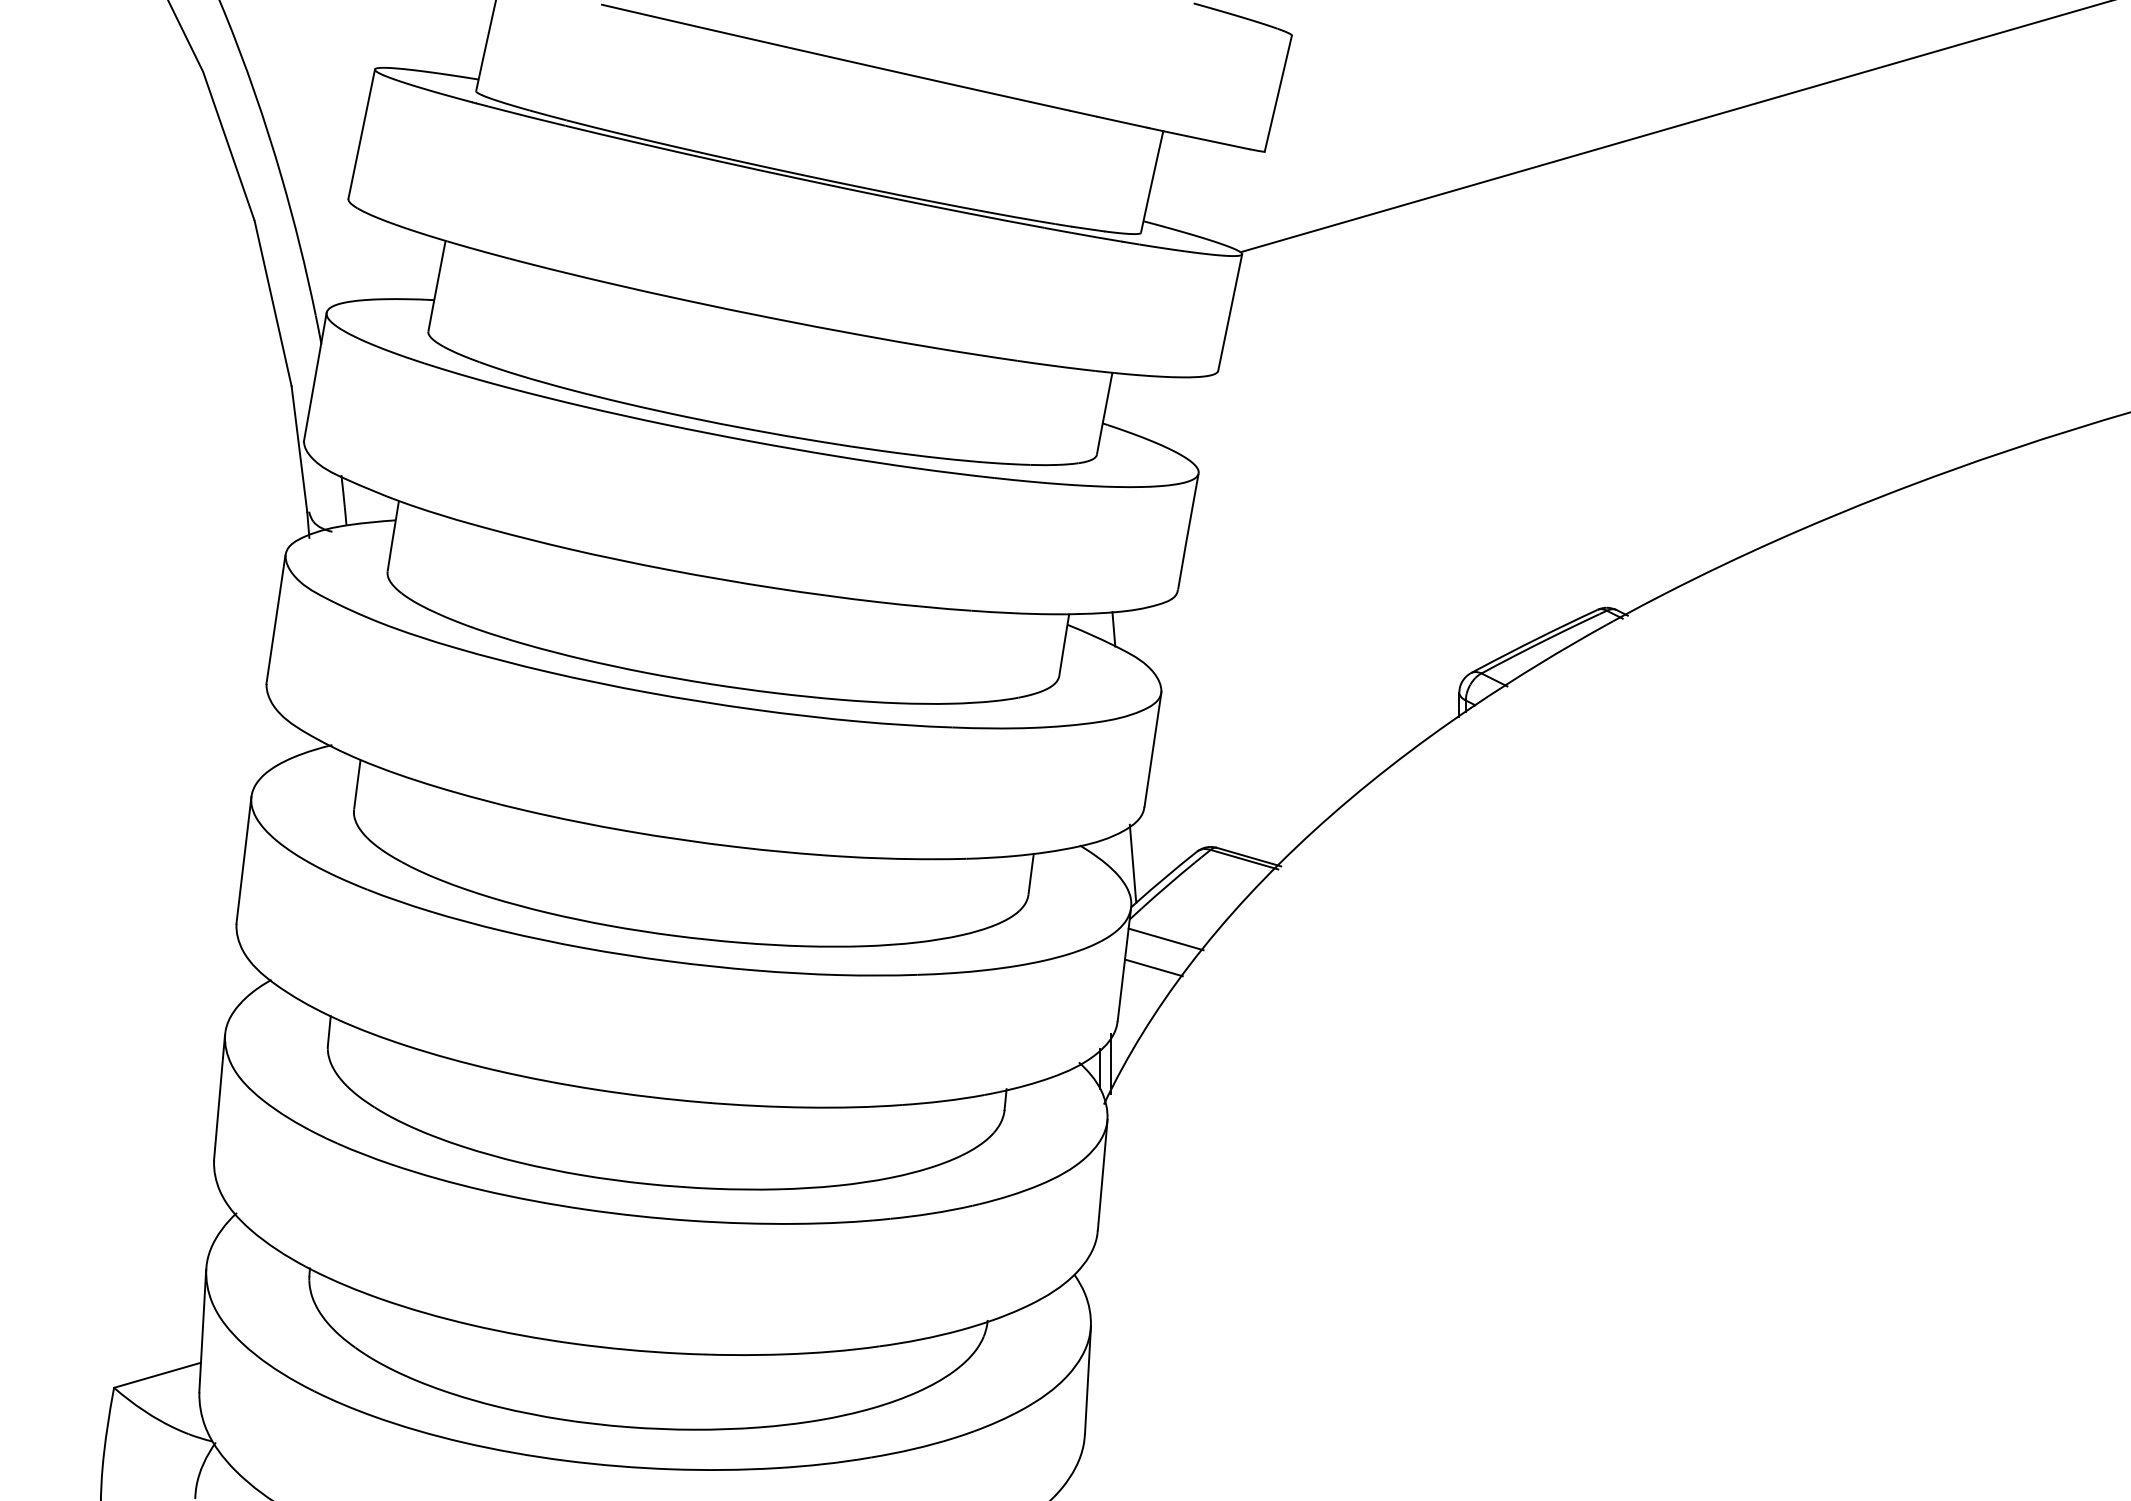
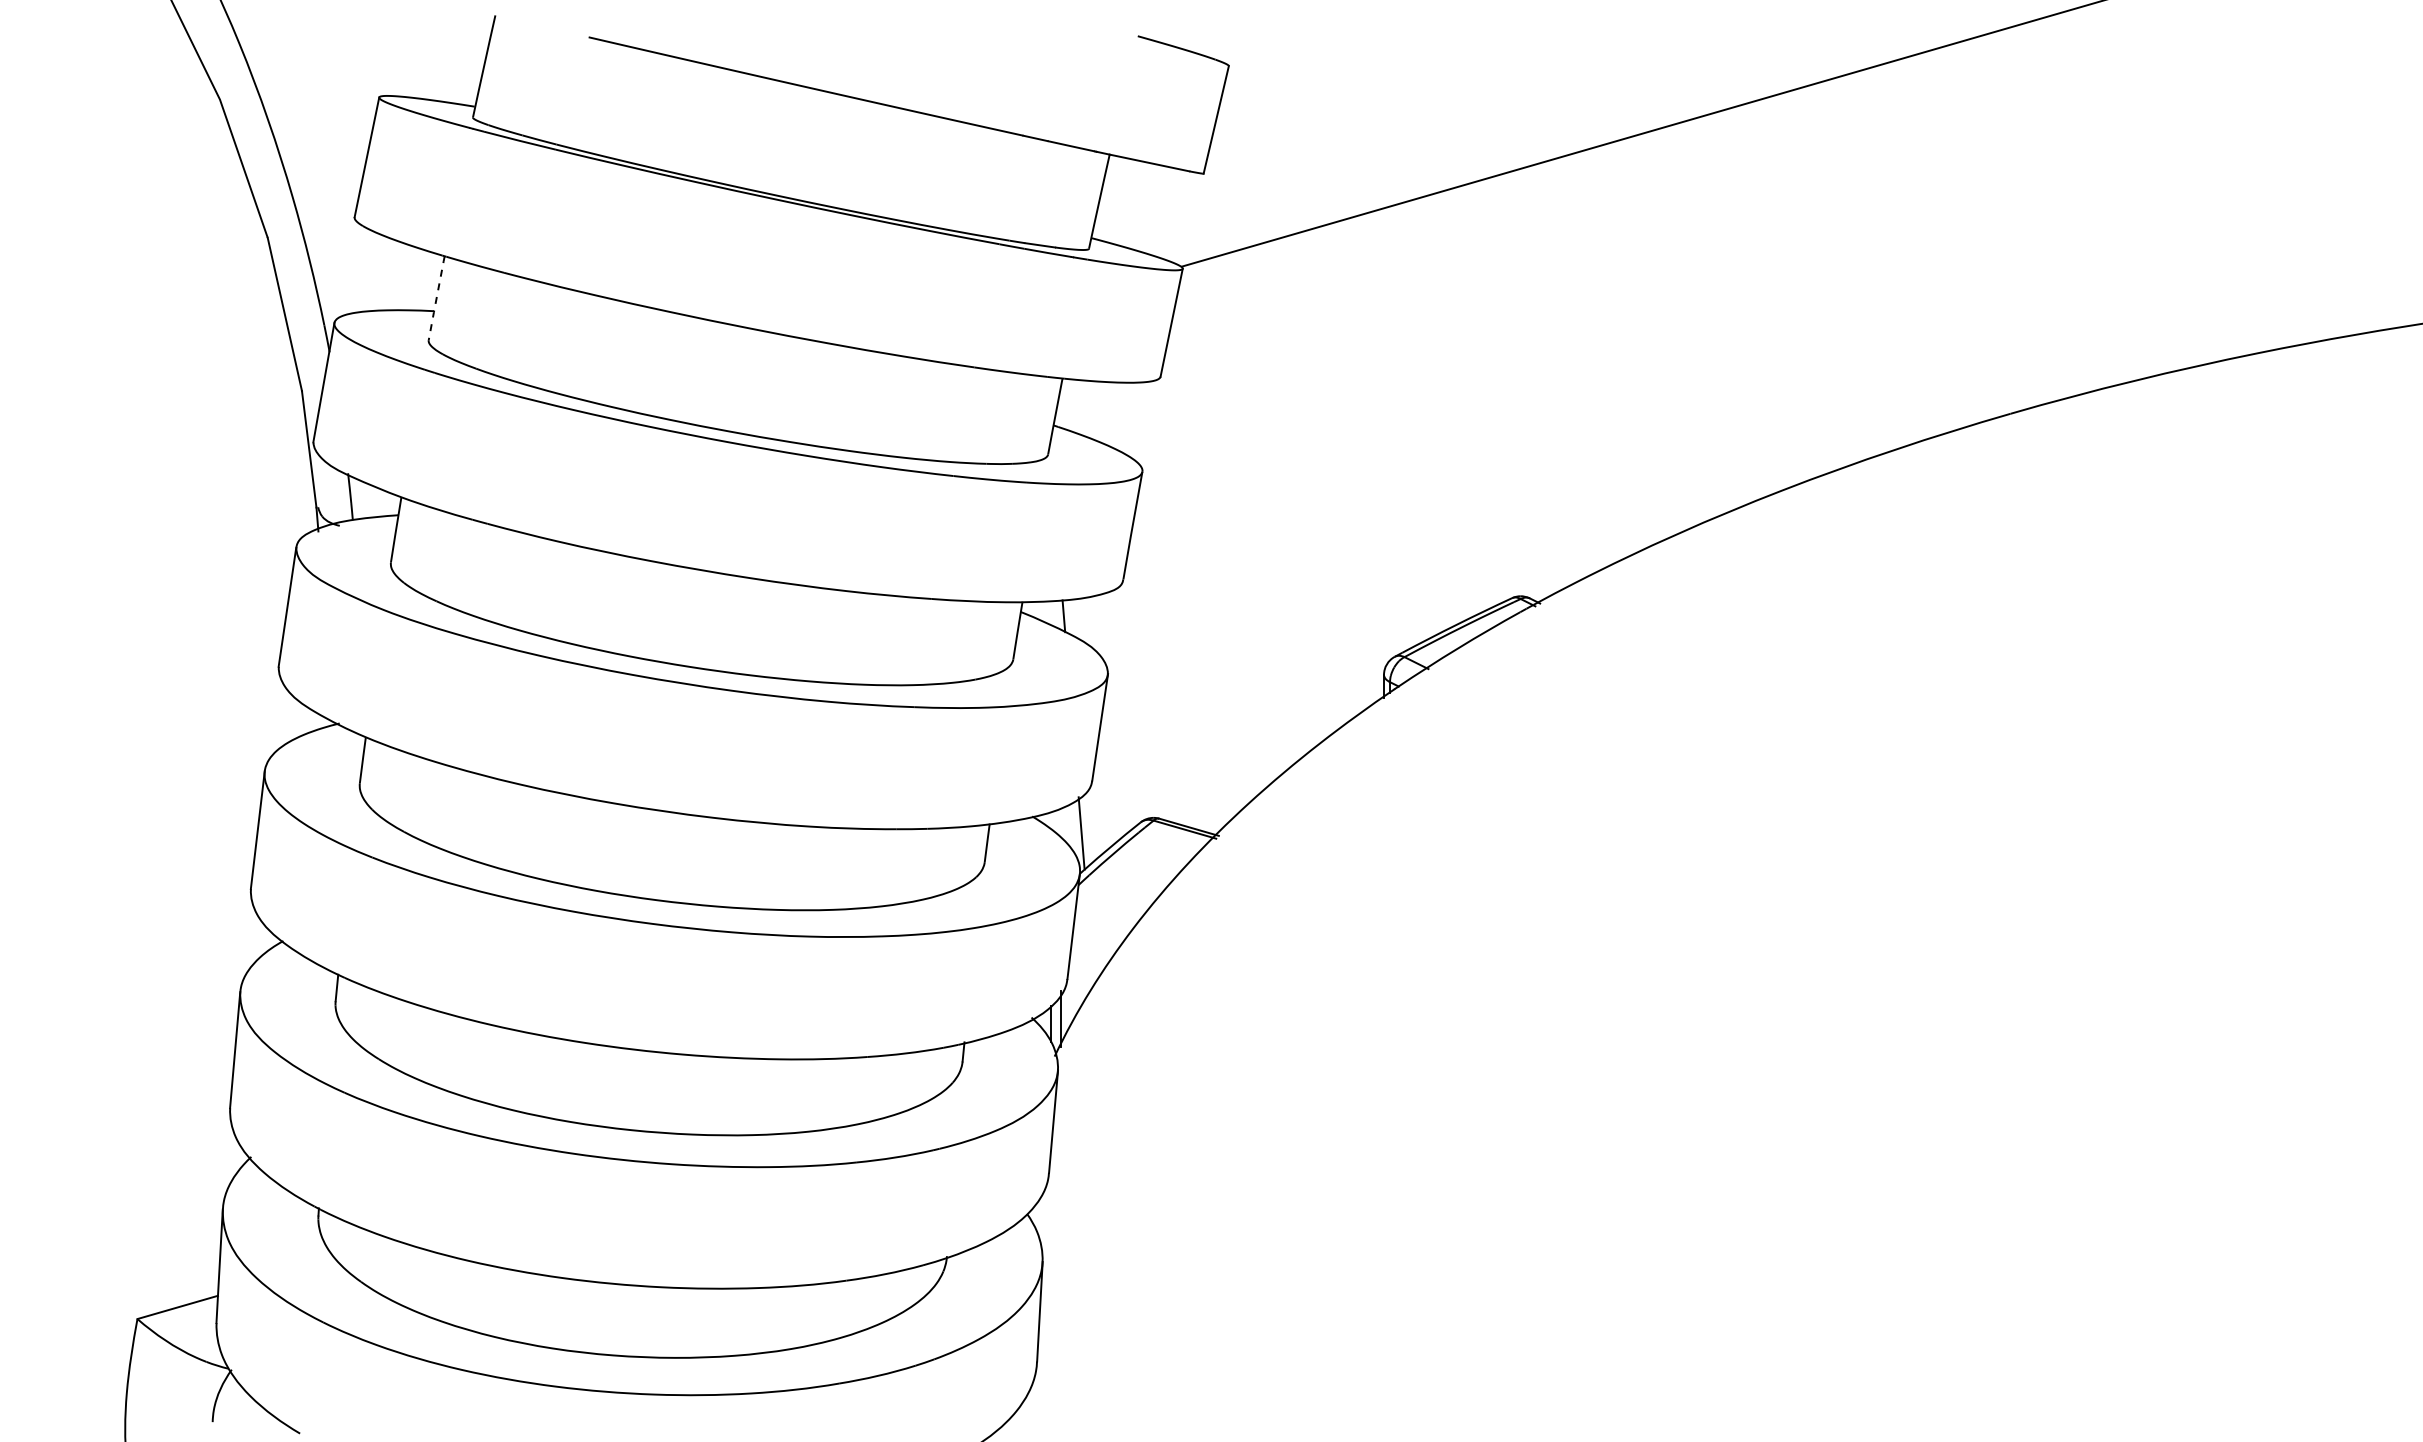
line: (436, 286) -> (436, 298), solid -> dashed
line: (1166, 939) -> (1112, 903), removed
line: (1153, 967) -> (1100, 929), removed

